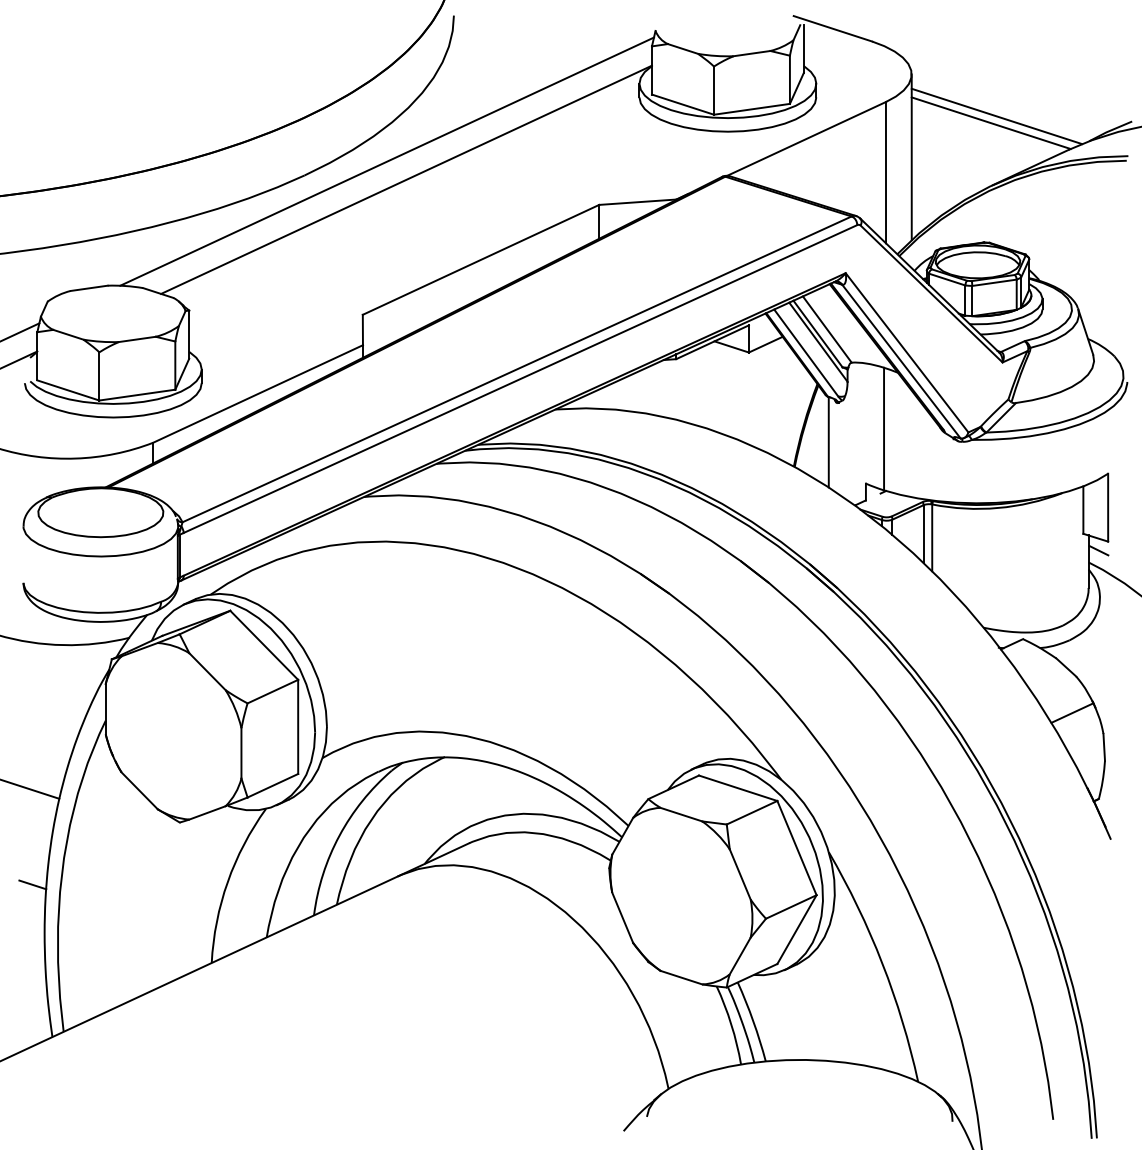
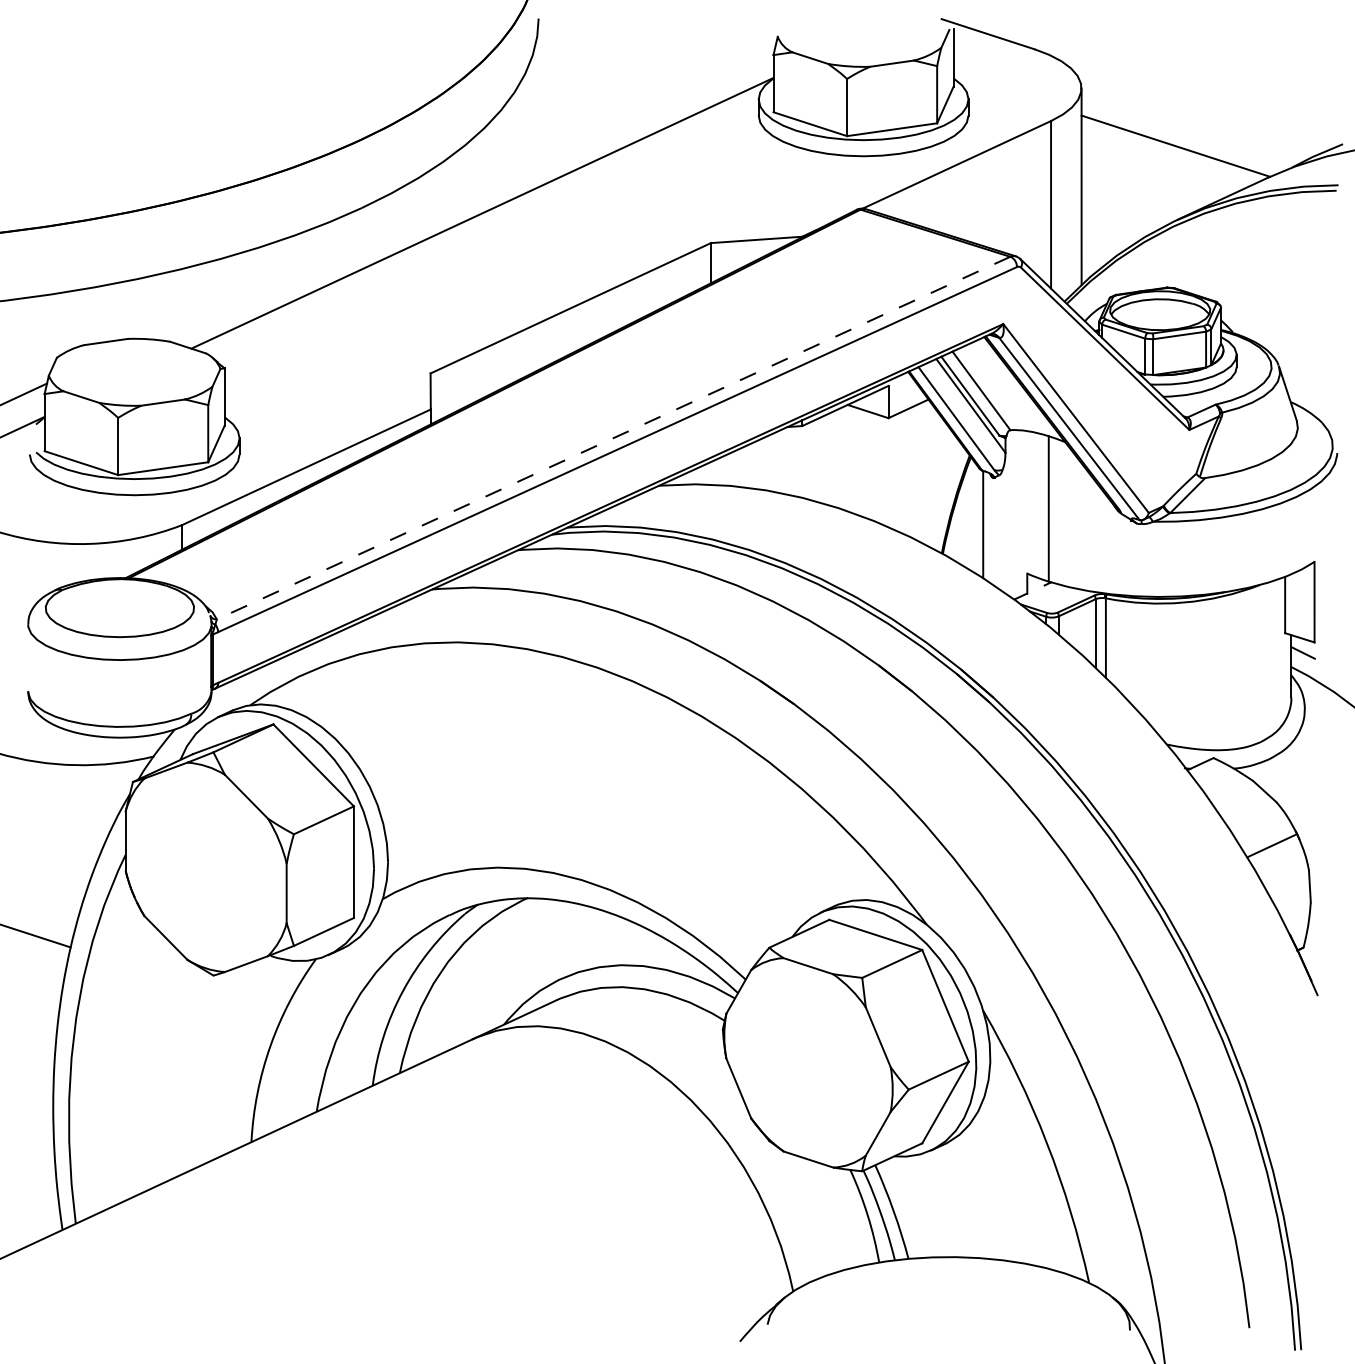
line: (996, 115) -> (1182, 137), removed
line: (386, 161) -> (458, 191), removed
line: (517, 369) -> (613, 438), solid -> dashed
line: (33, 884) -> (39, 1049), removed

